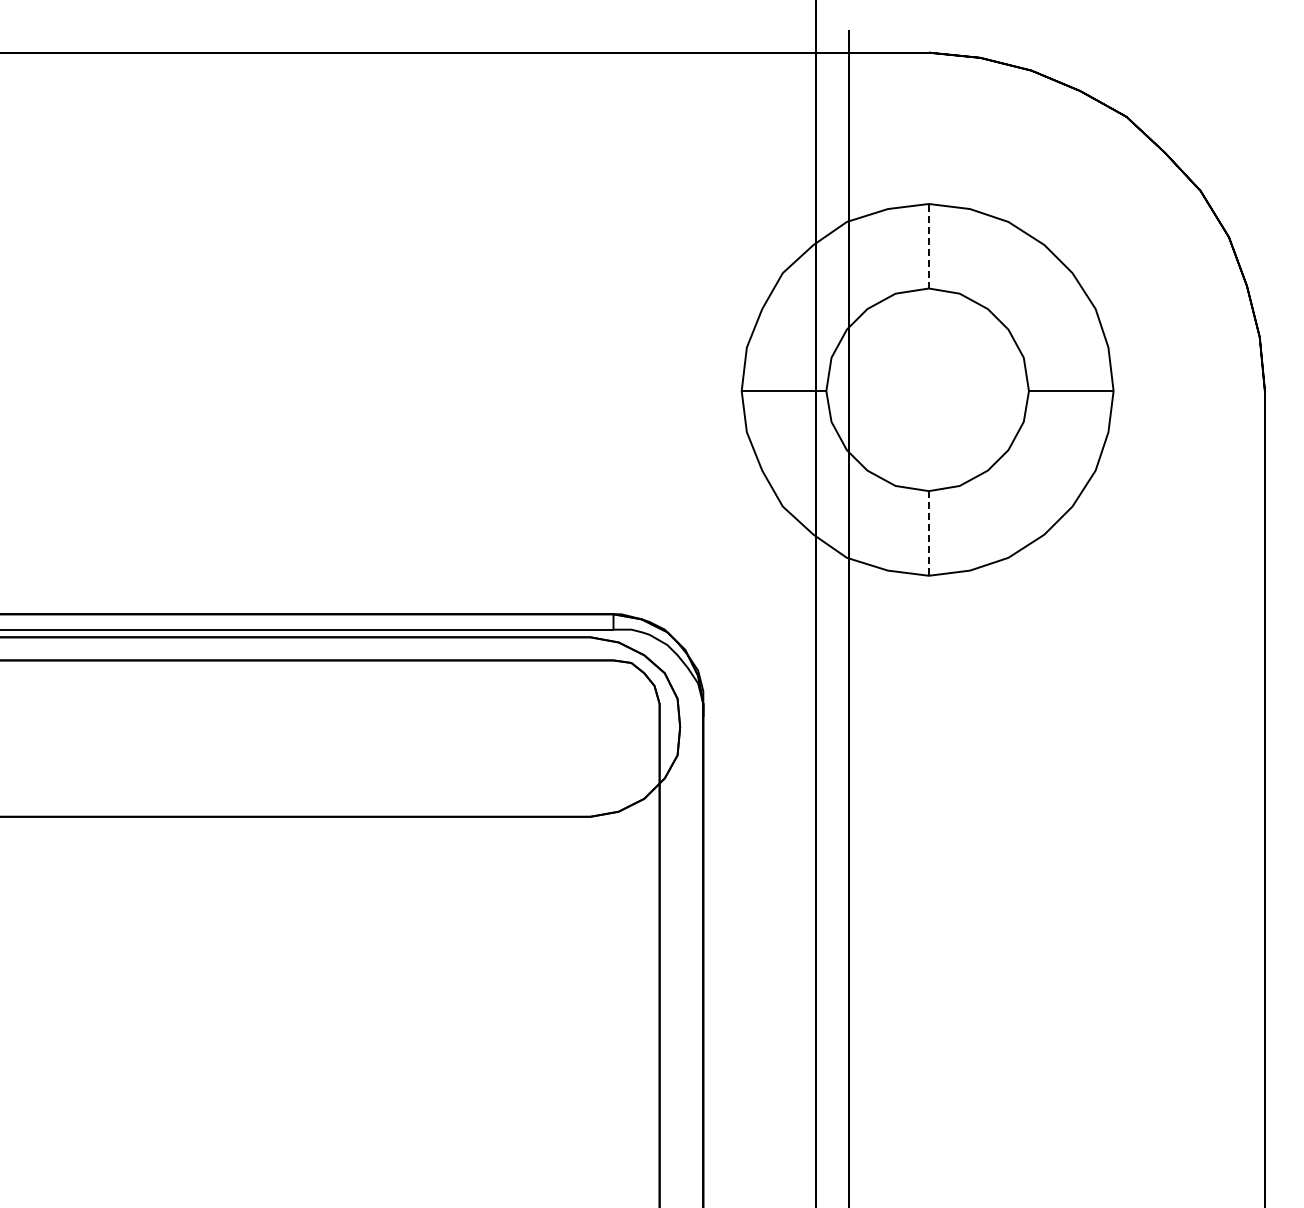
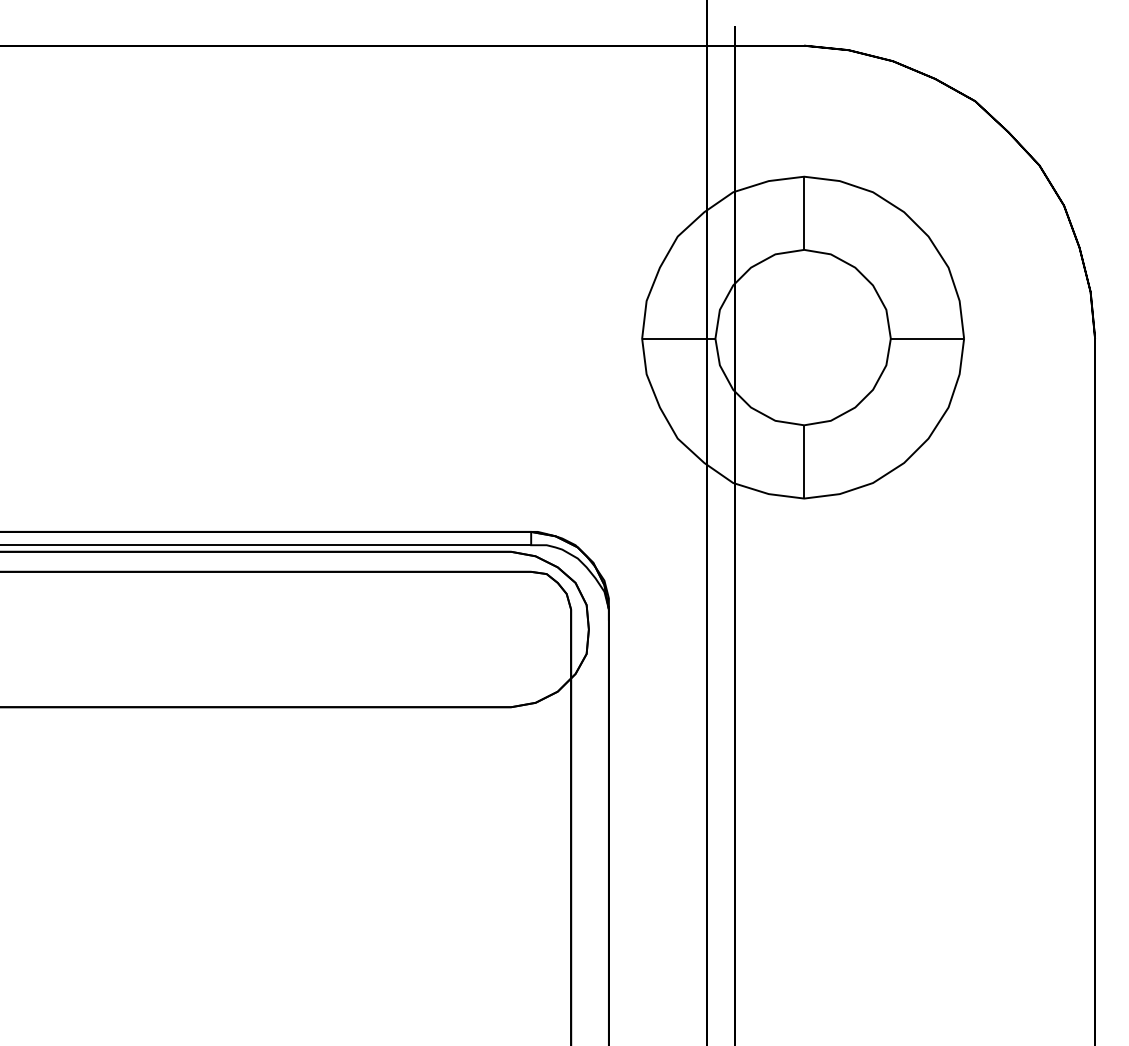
line: (928, 245) -> (803, 212), dashed -> solid
line: (928, 533) -> (803, 461), dashed -> solid

